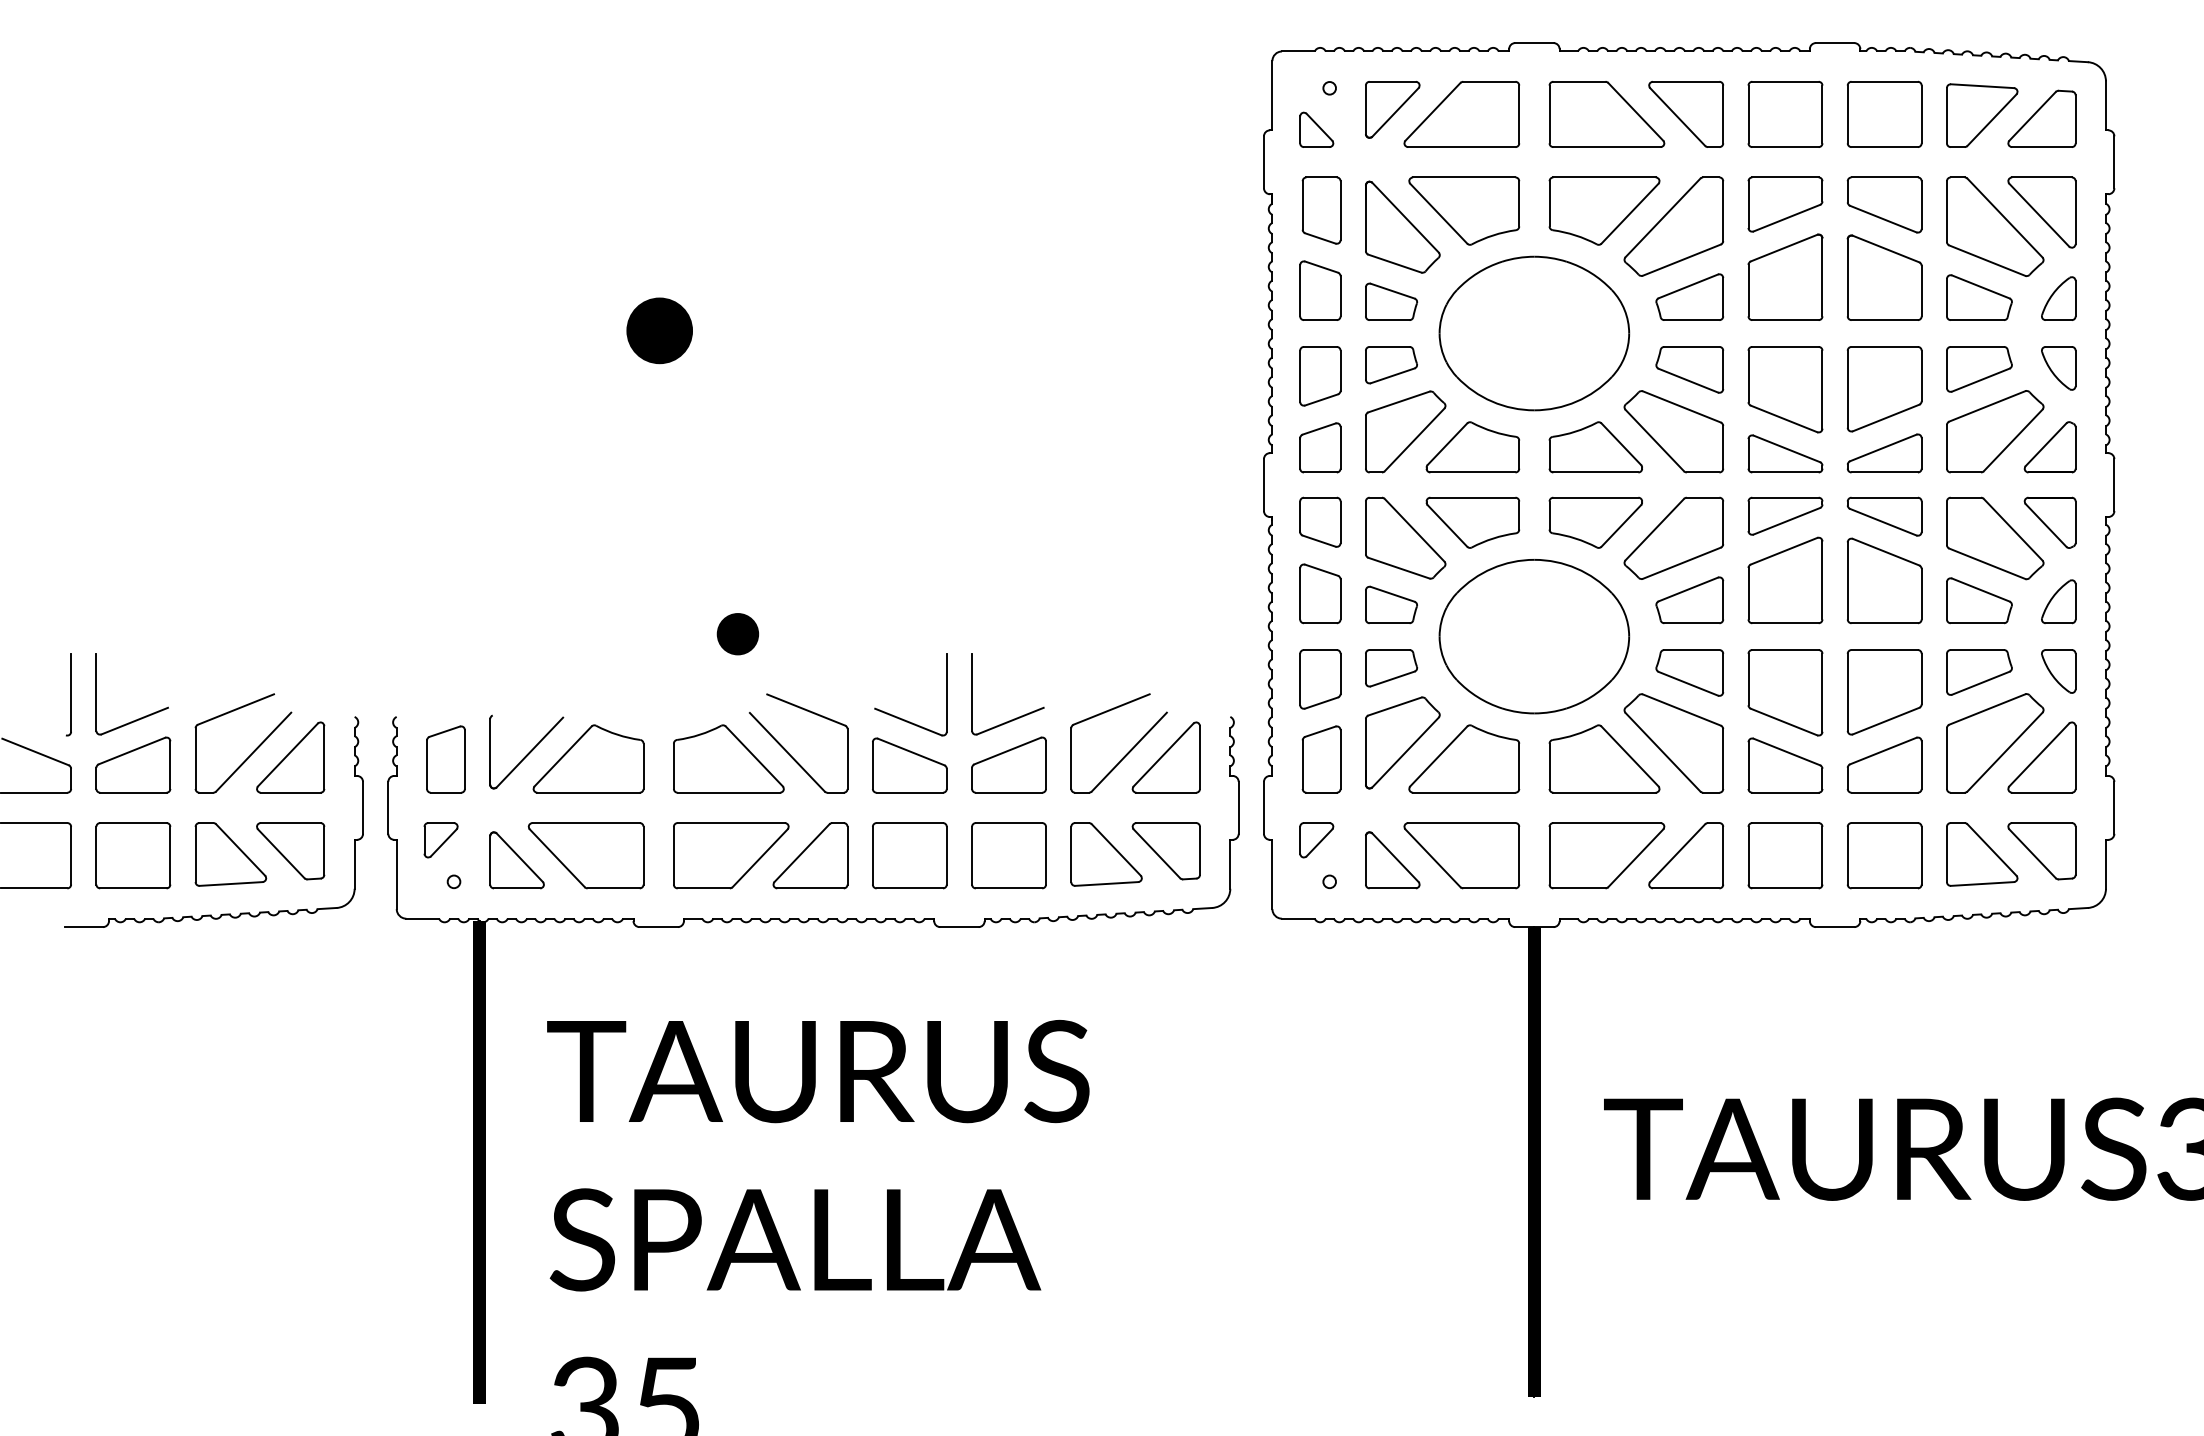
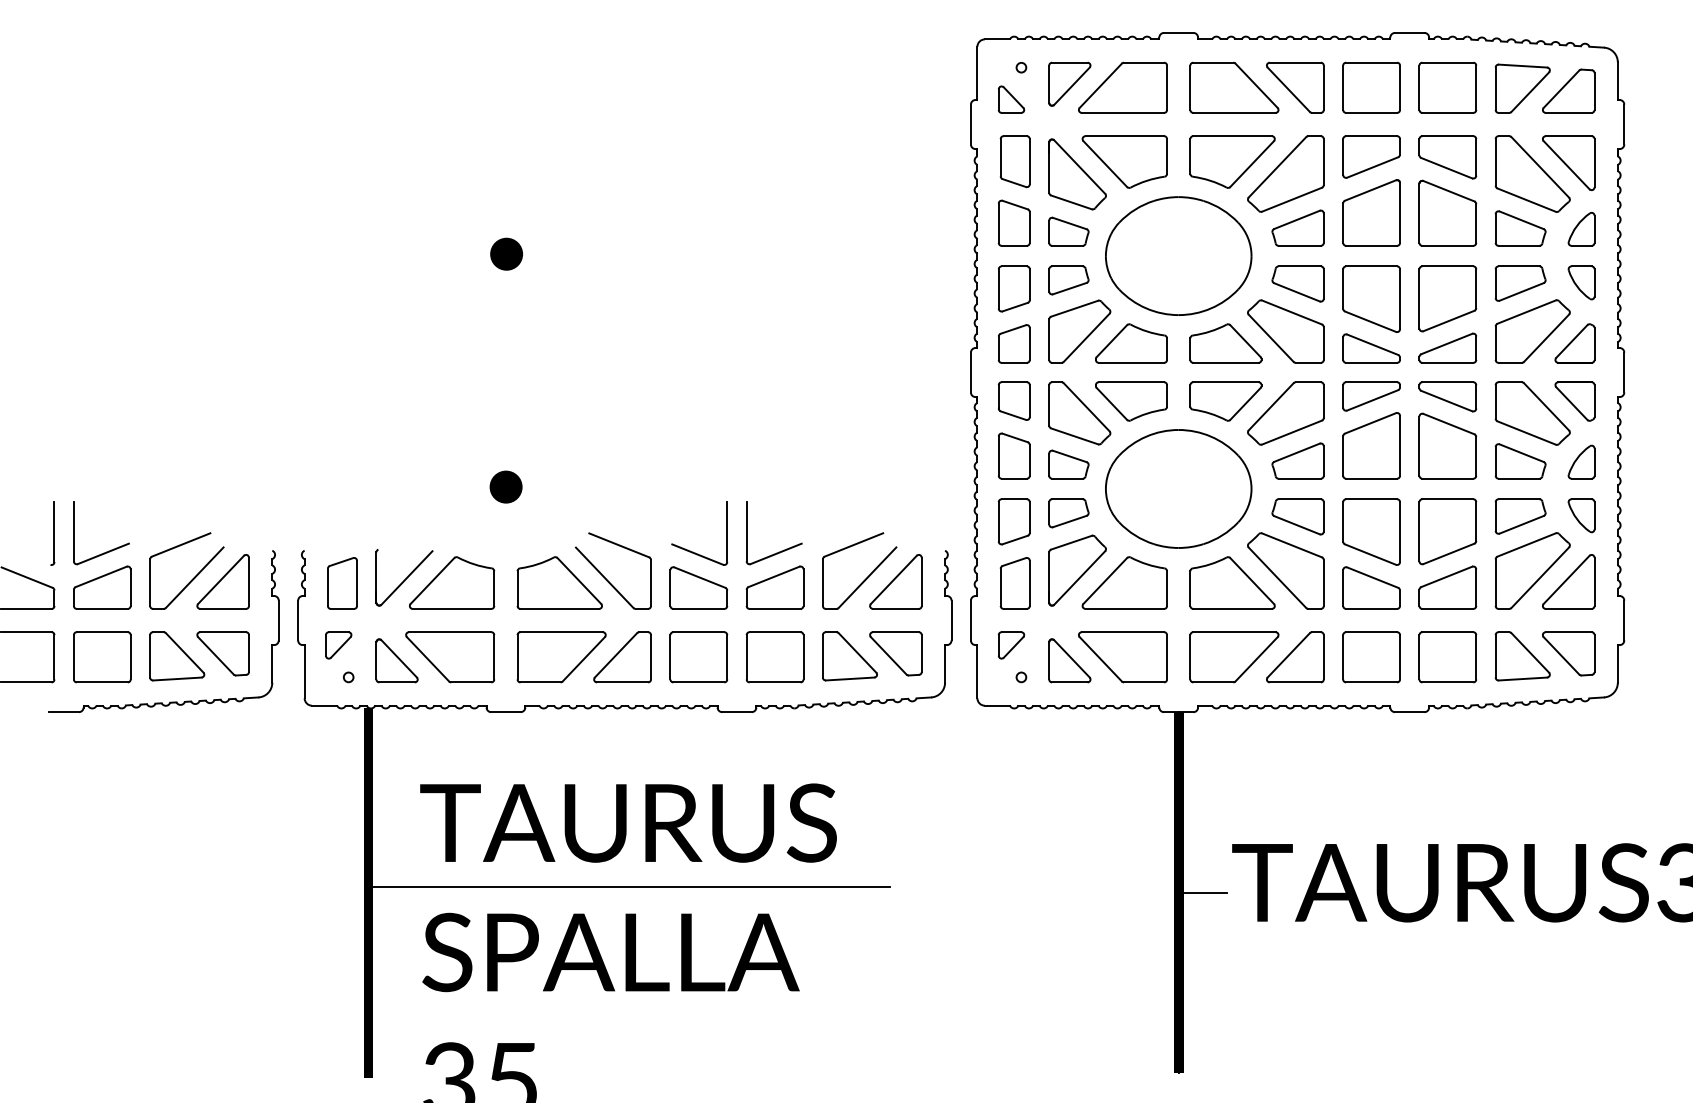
part: (659, 331) -> (506, 254), size x0.62
part: (737, 634) -> (505, 487), moved
line: (818, 1155) -> (628, 887), added
line: (1565, 1161) -> (1202, 892), added

